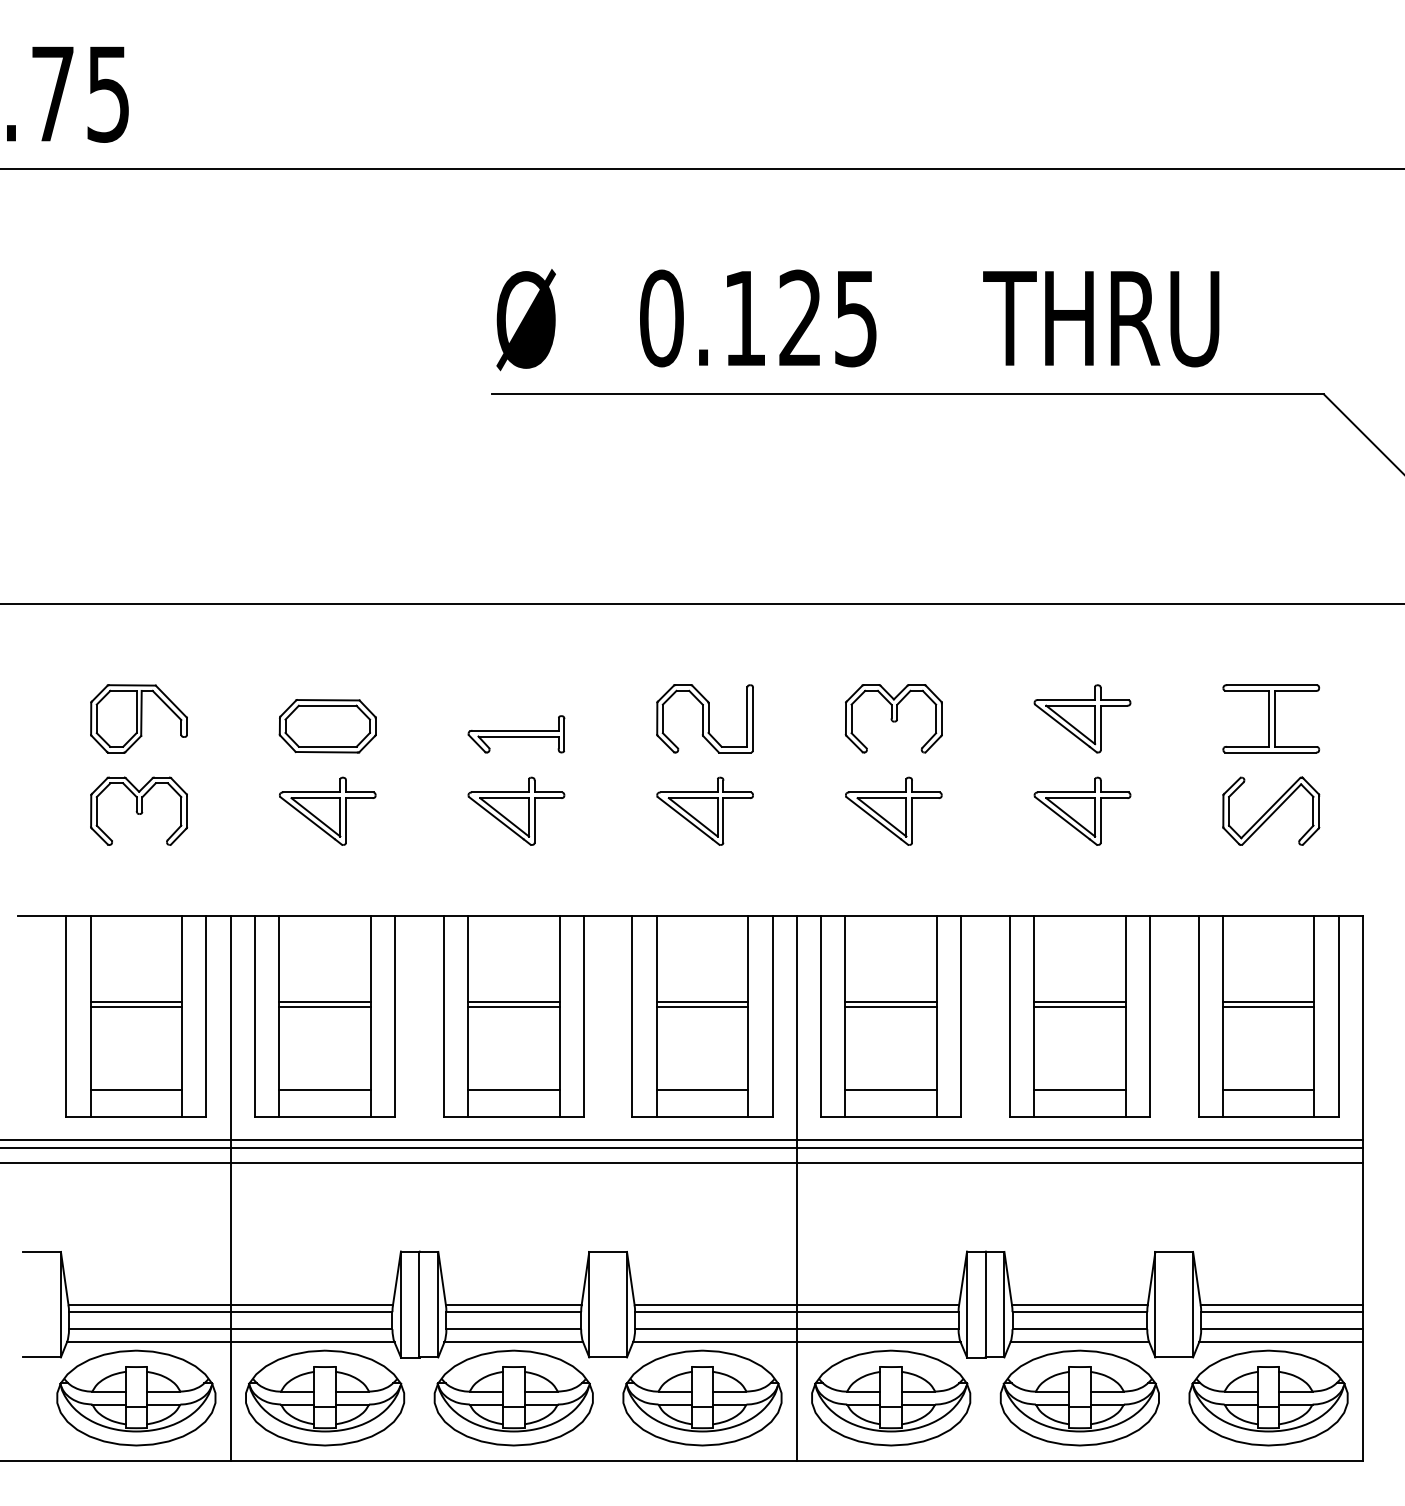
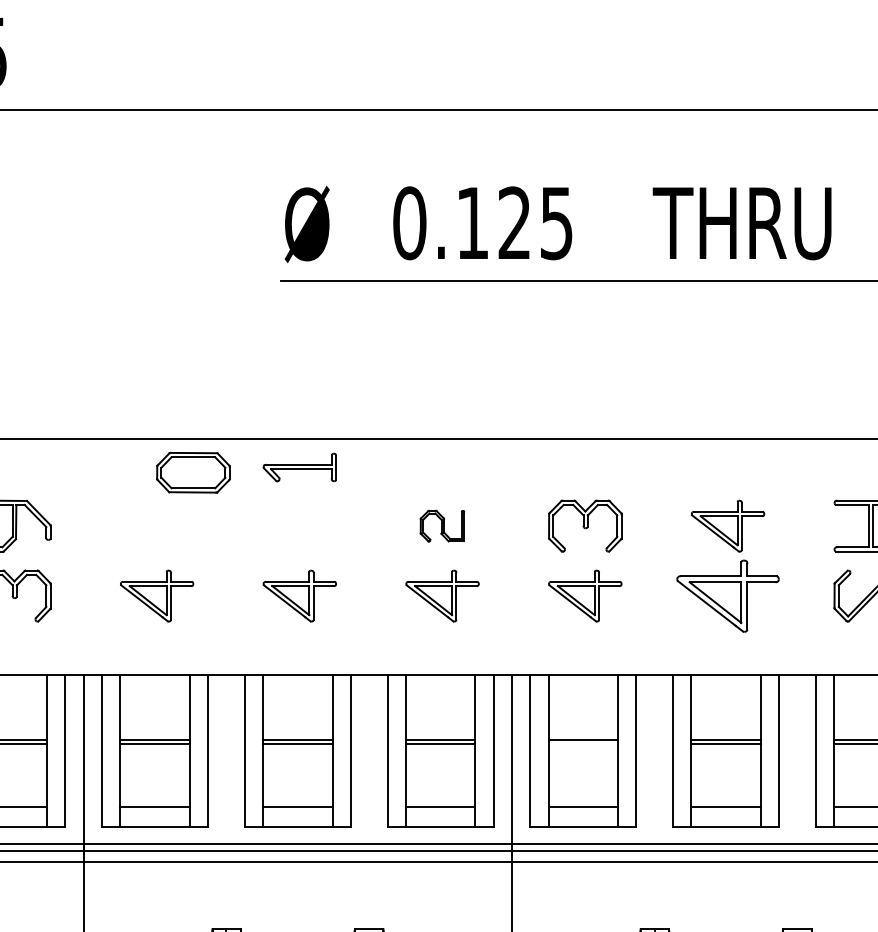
part: (704, 718) -> (442, 525), size x0.6
part: (327, 726) -> (193, 472), moved
part: (516, 734) -> (299, 467), moved
part: (1082, 810) -> (728, 595), size x1.4
line: (891, 1006) -> (583, 743), removed

